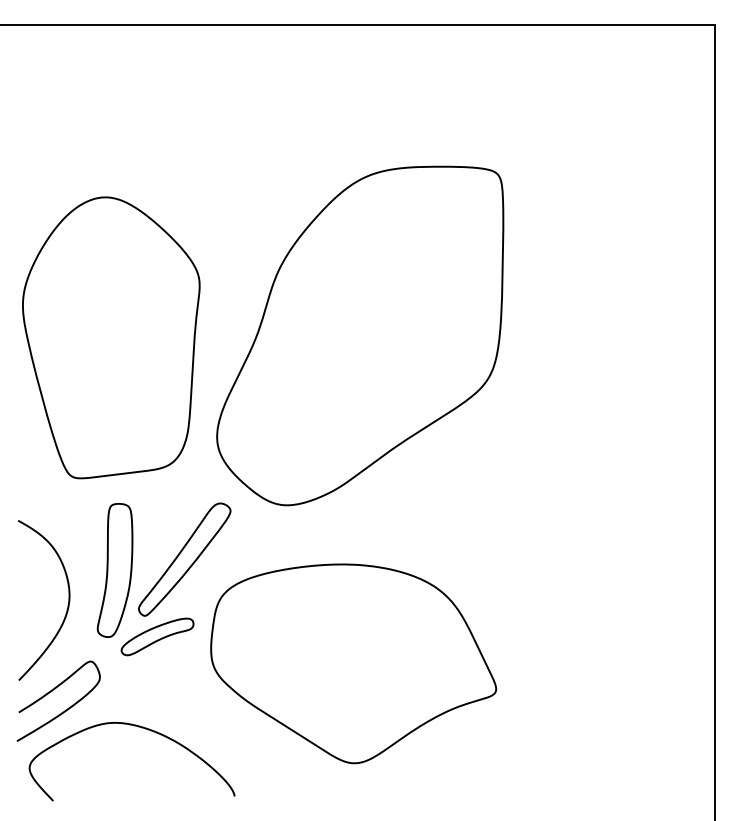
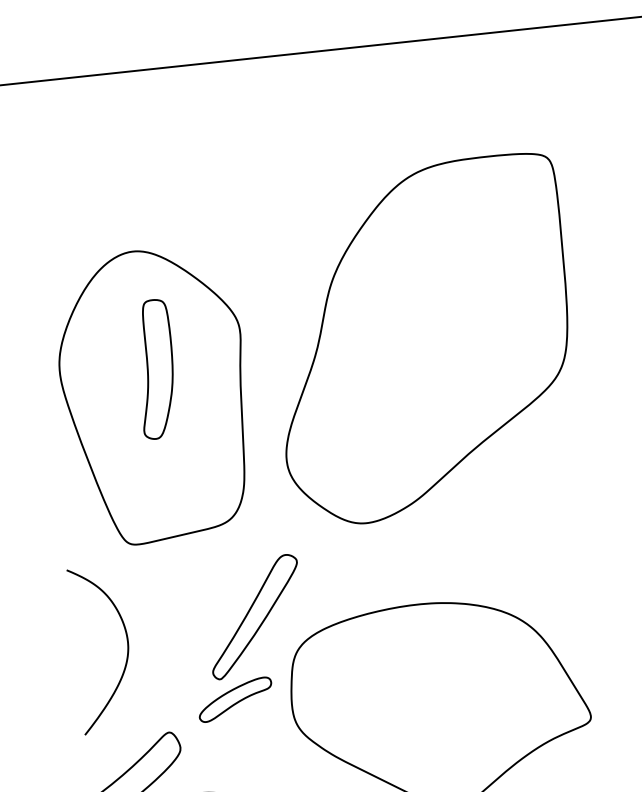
part: (360, 335) -> (423, 339), moved
part: (114, 570) -> (155, 369), moved
curve: (67, 604) -> (126, 651), moved

